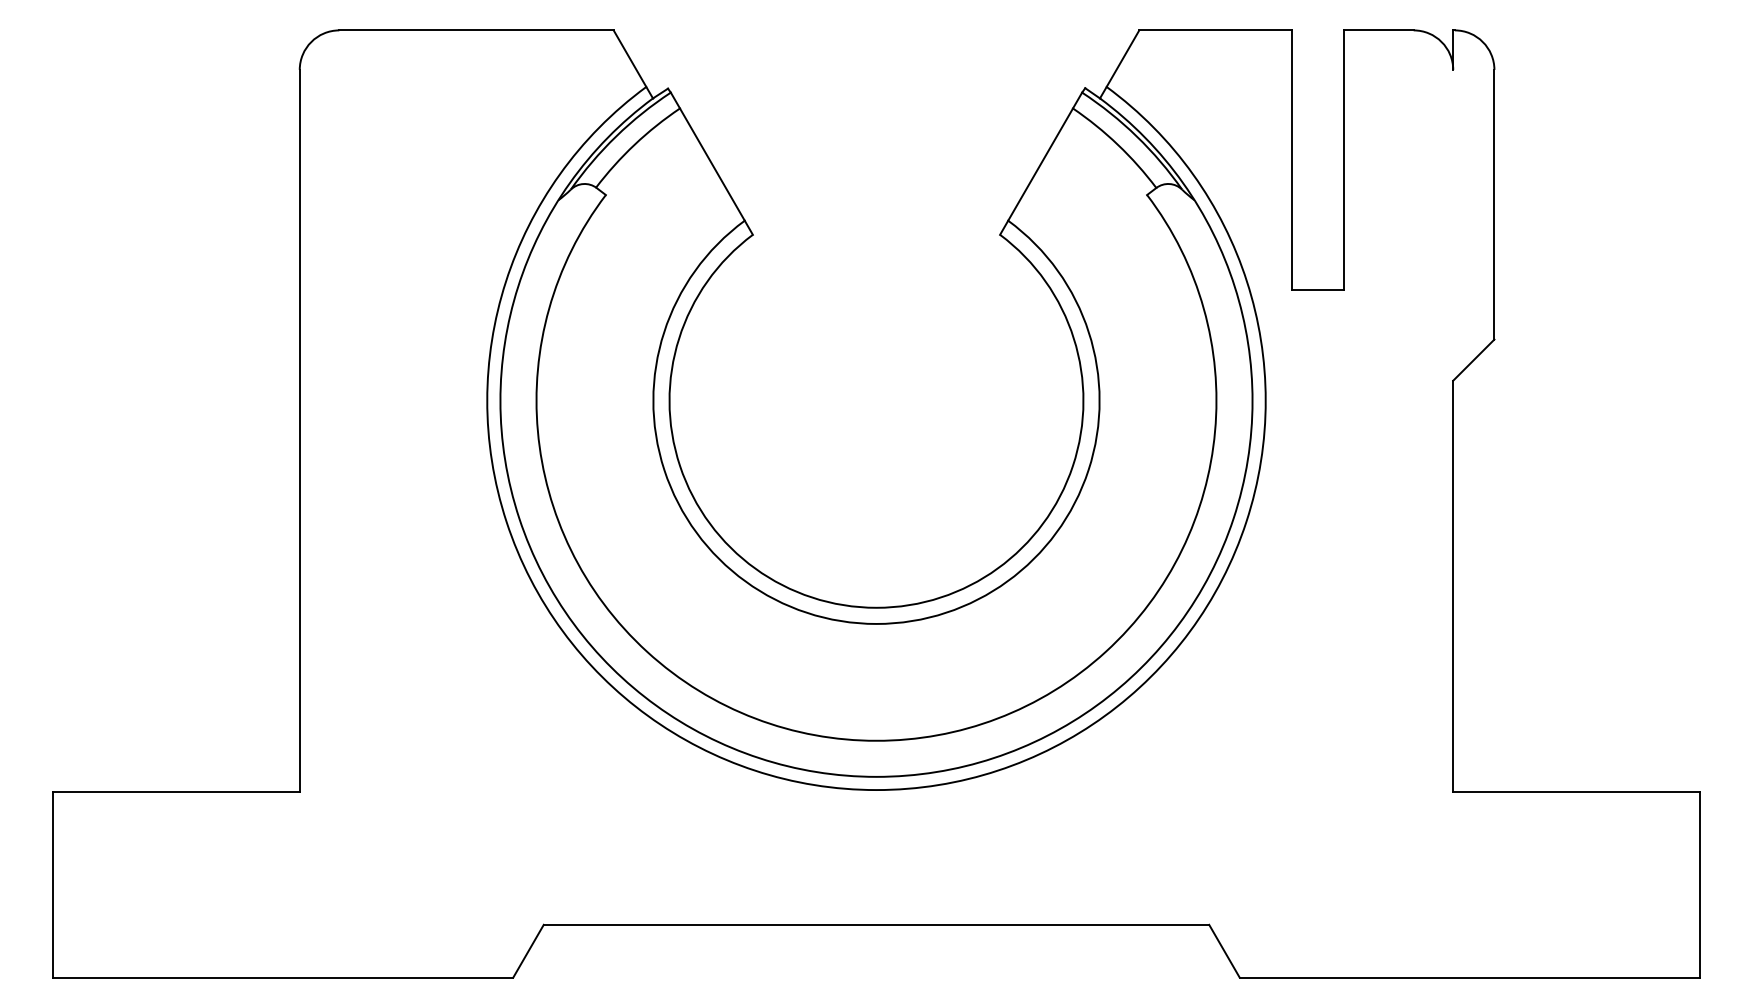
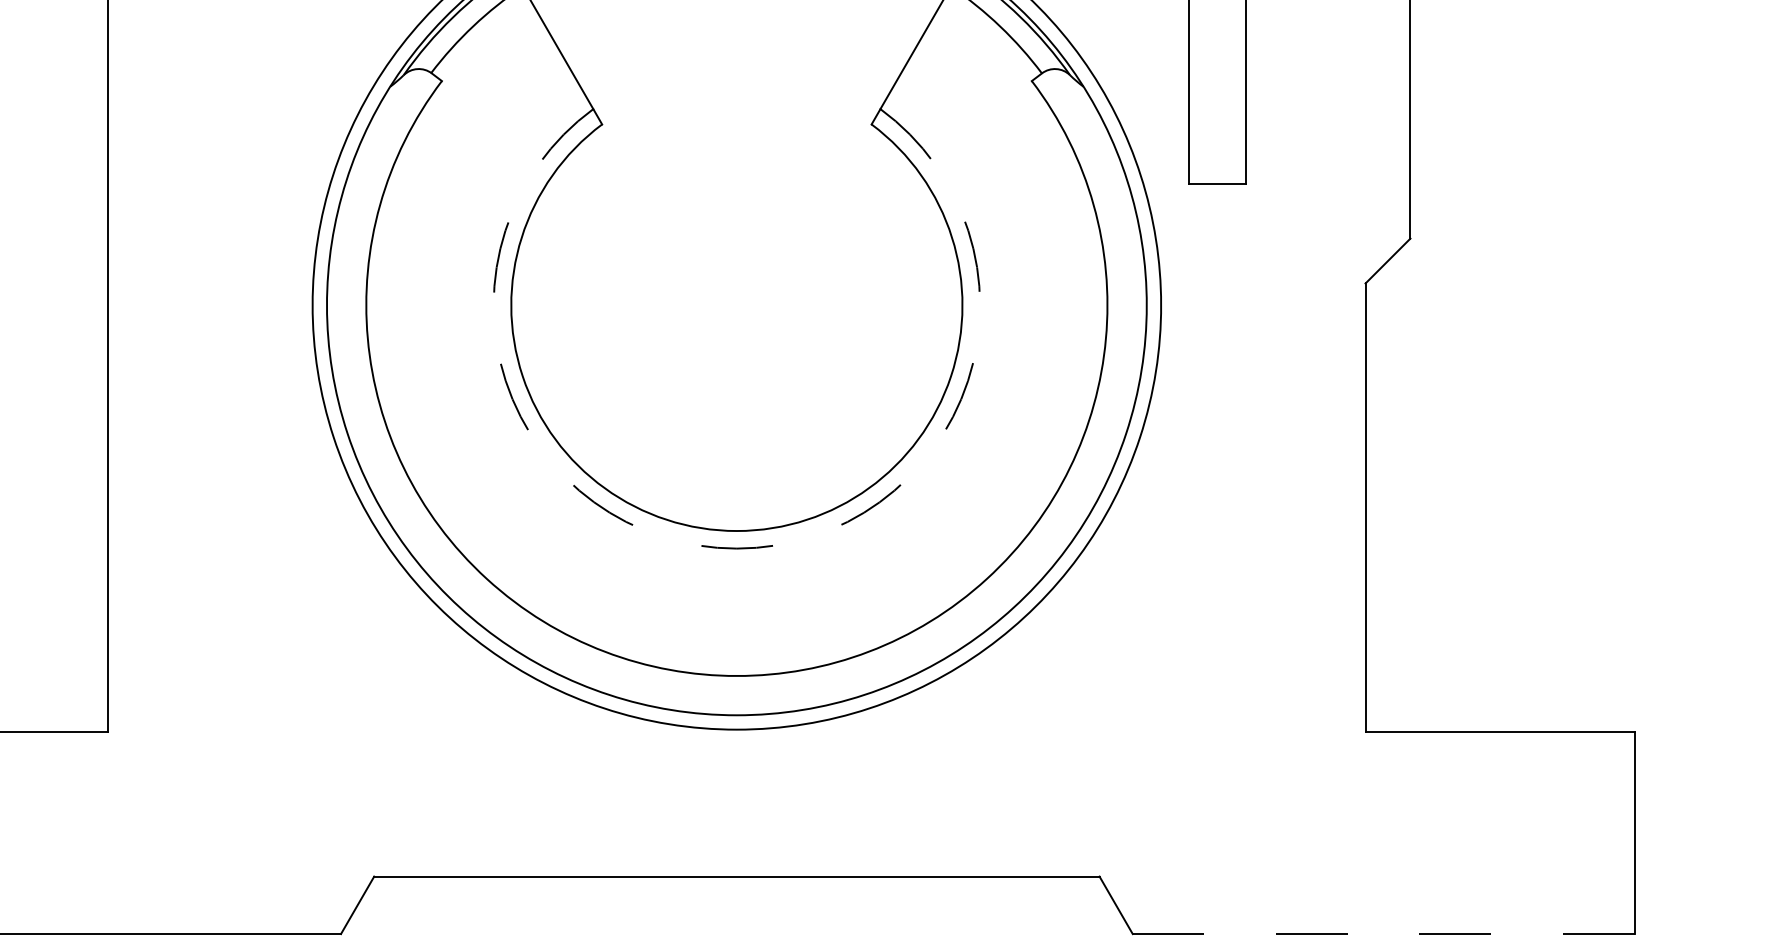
arc: (876, 623) -> (736, 548), solid -> dashed
line: (1469, 977) -> (1383, 933), solid -> dashed

